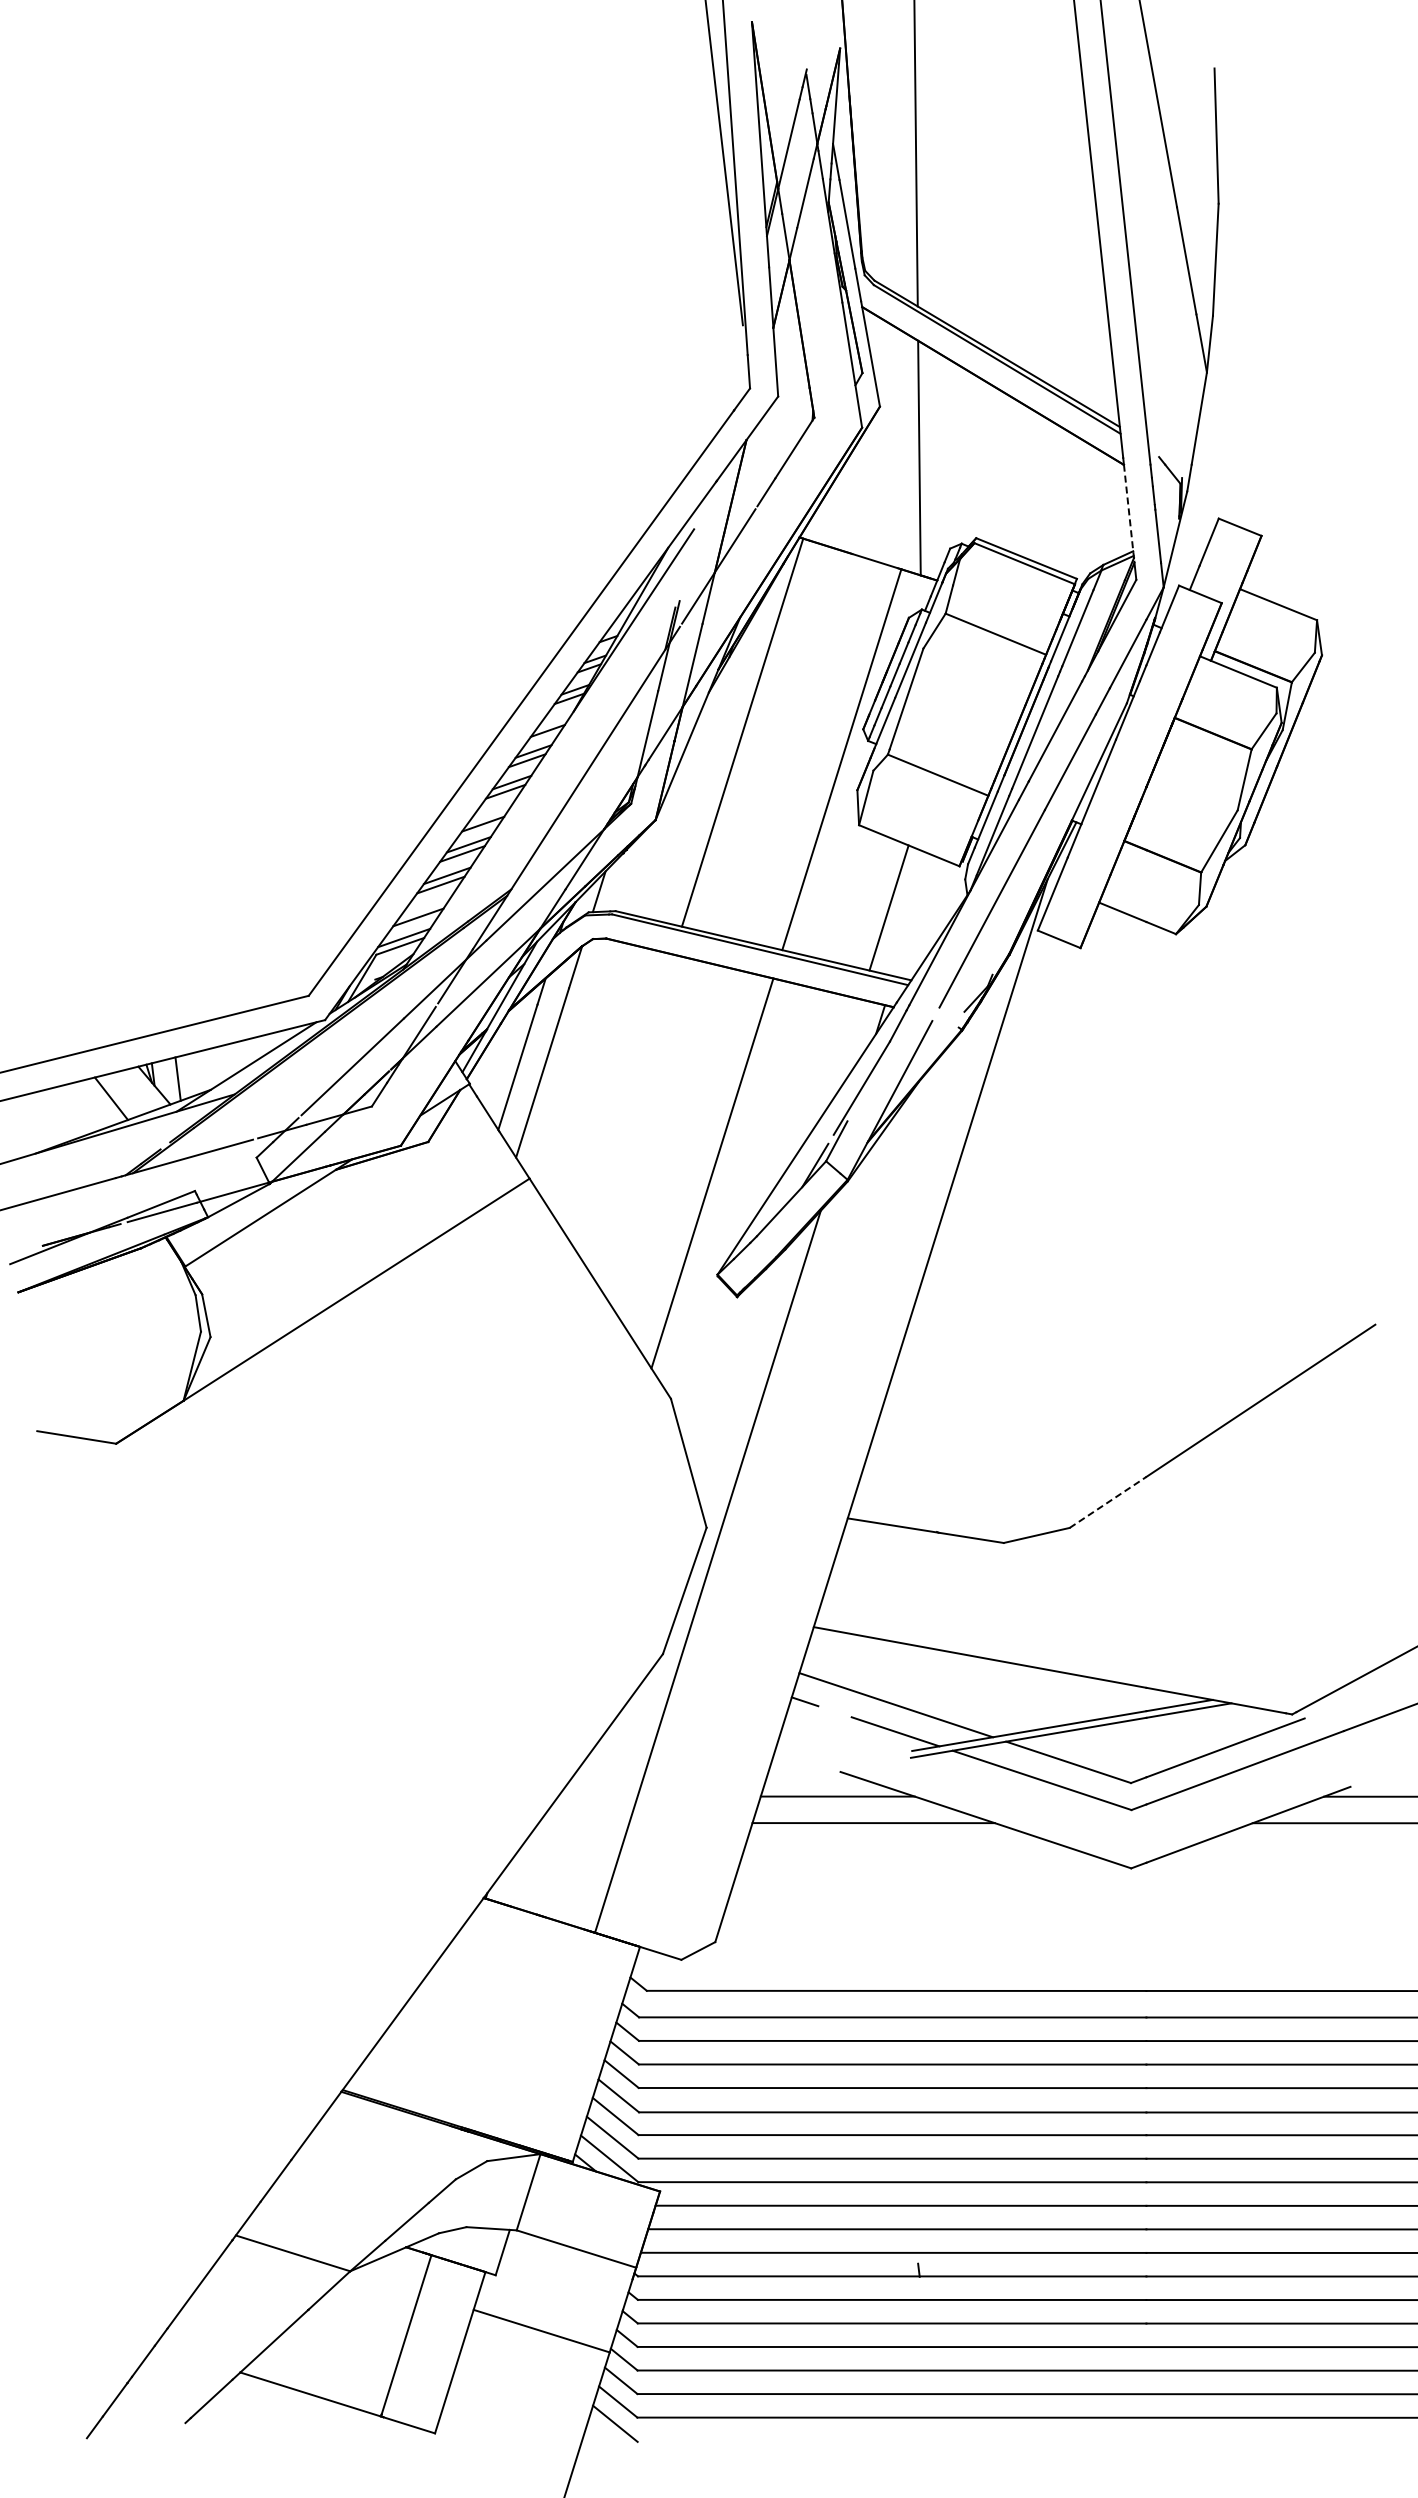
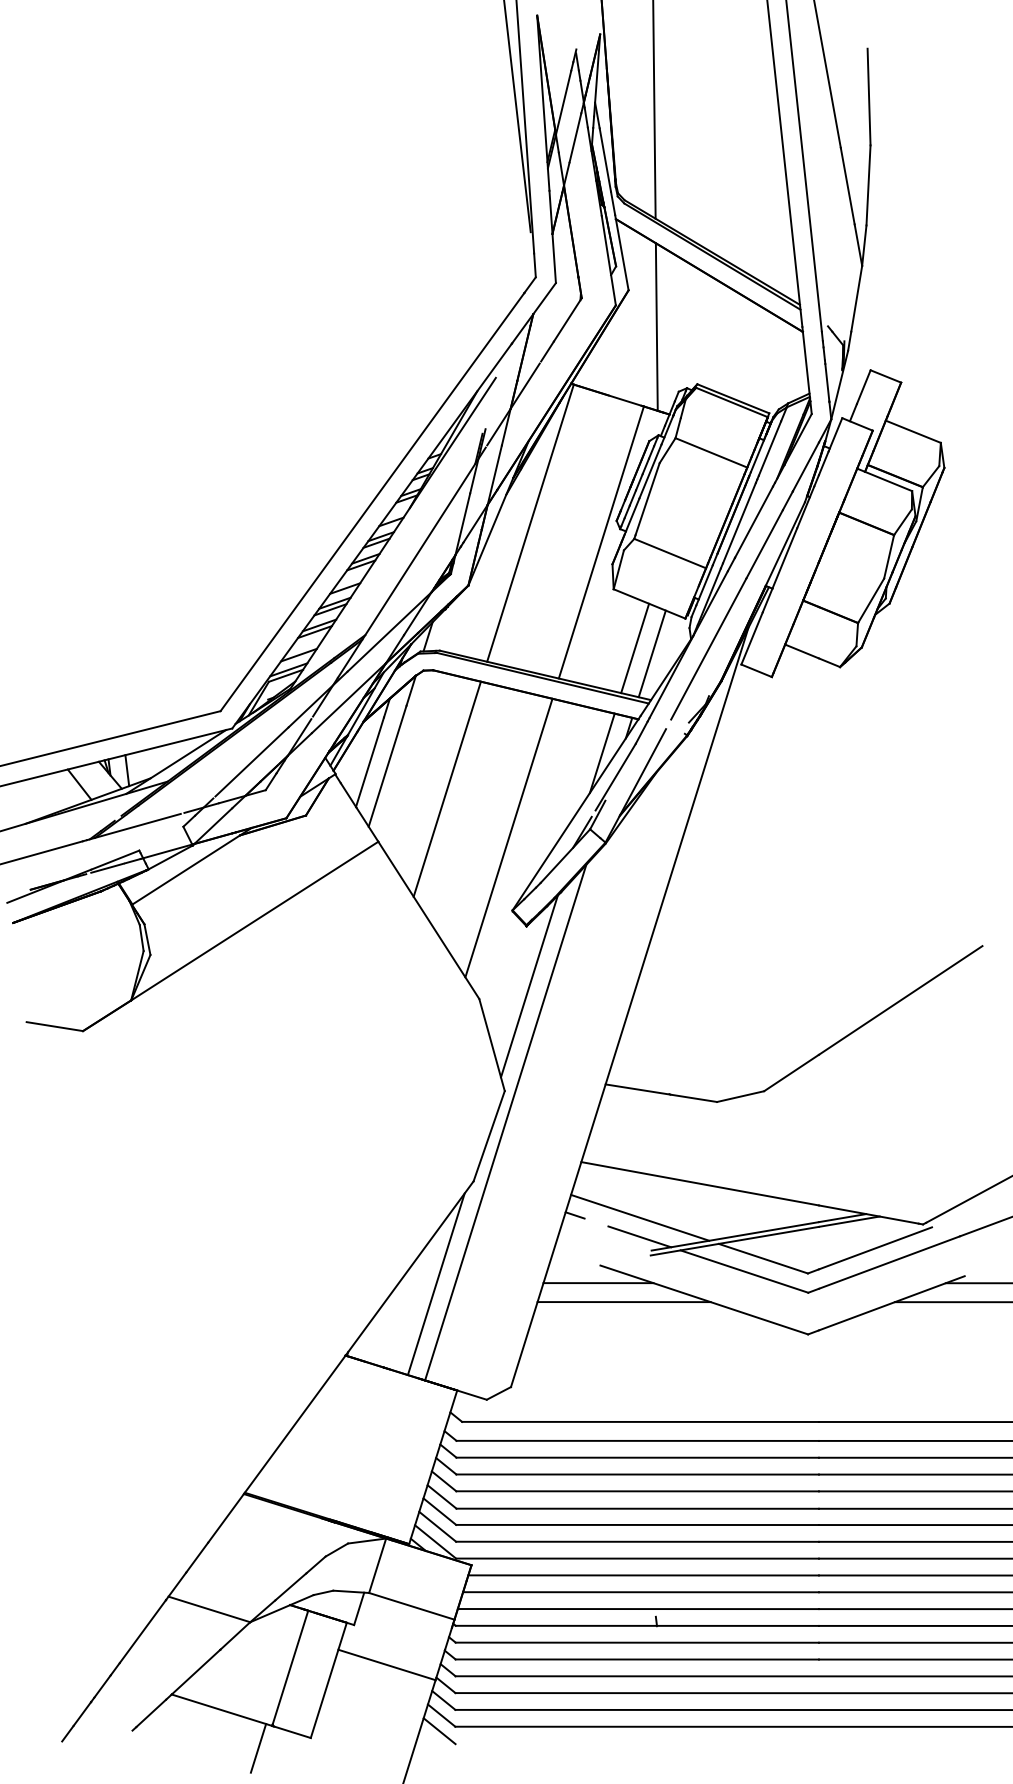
line: (1129, 513) -> (806, 366), dashed -> solid
line: (913, 915) -> (652, 653), added
line: (842, 1054) -> (601, 753), added
line: (626, 1104) -> (447, 788), added
line: (740, 1381) -> (529, 986), added
line: (1108, 1502) -> (791, 1073), dashed -> solid
line: (610, 1798) -> (436, 1284), added
line: (361, 2447) -> (258, 1748), added

